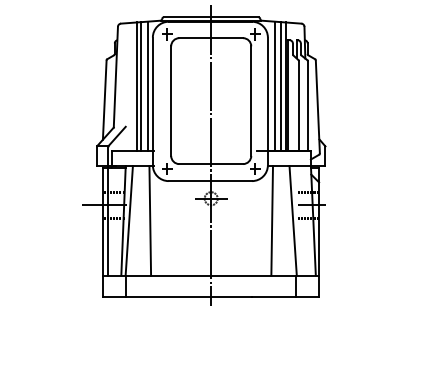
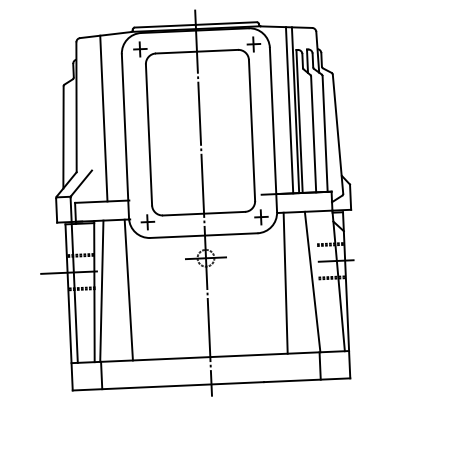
line: (141, 86) -> (110, 117), removed
line: (147, 86) -> (117, 117), removed
line: (274, 86) -> (281, 110), removed

